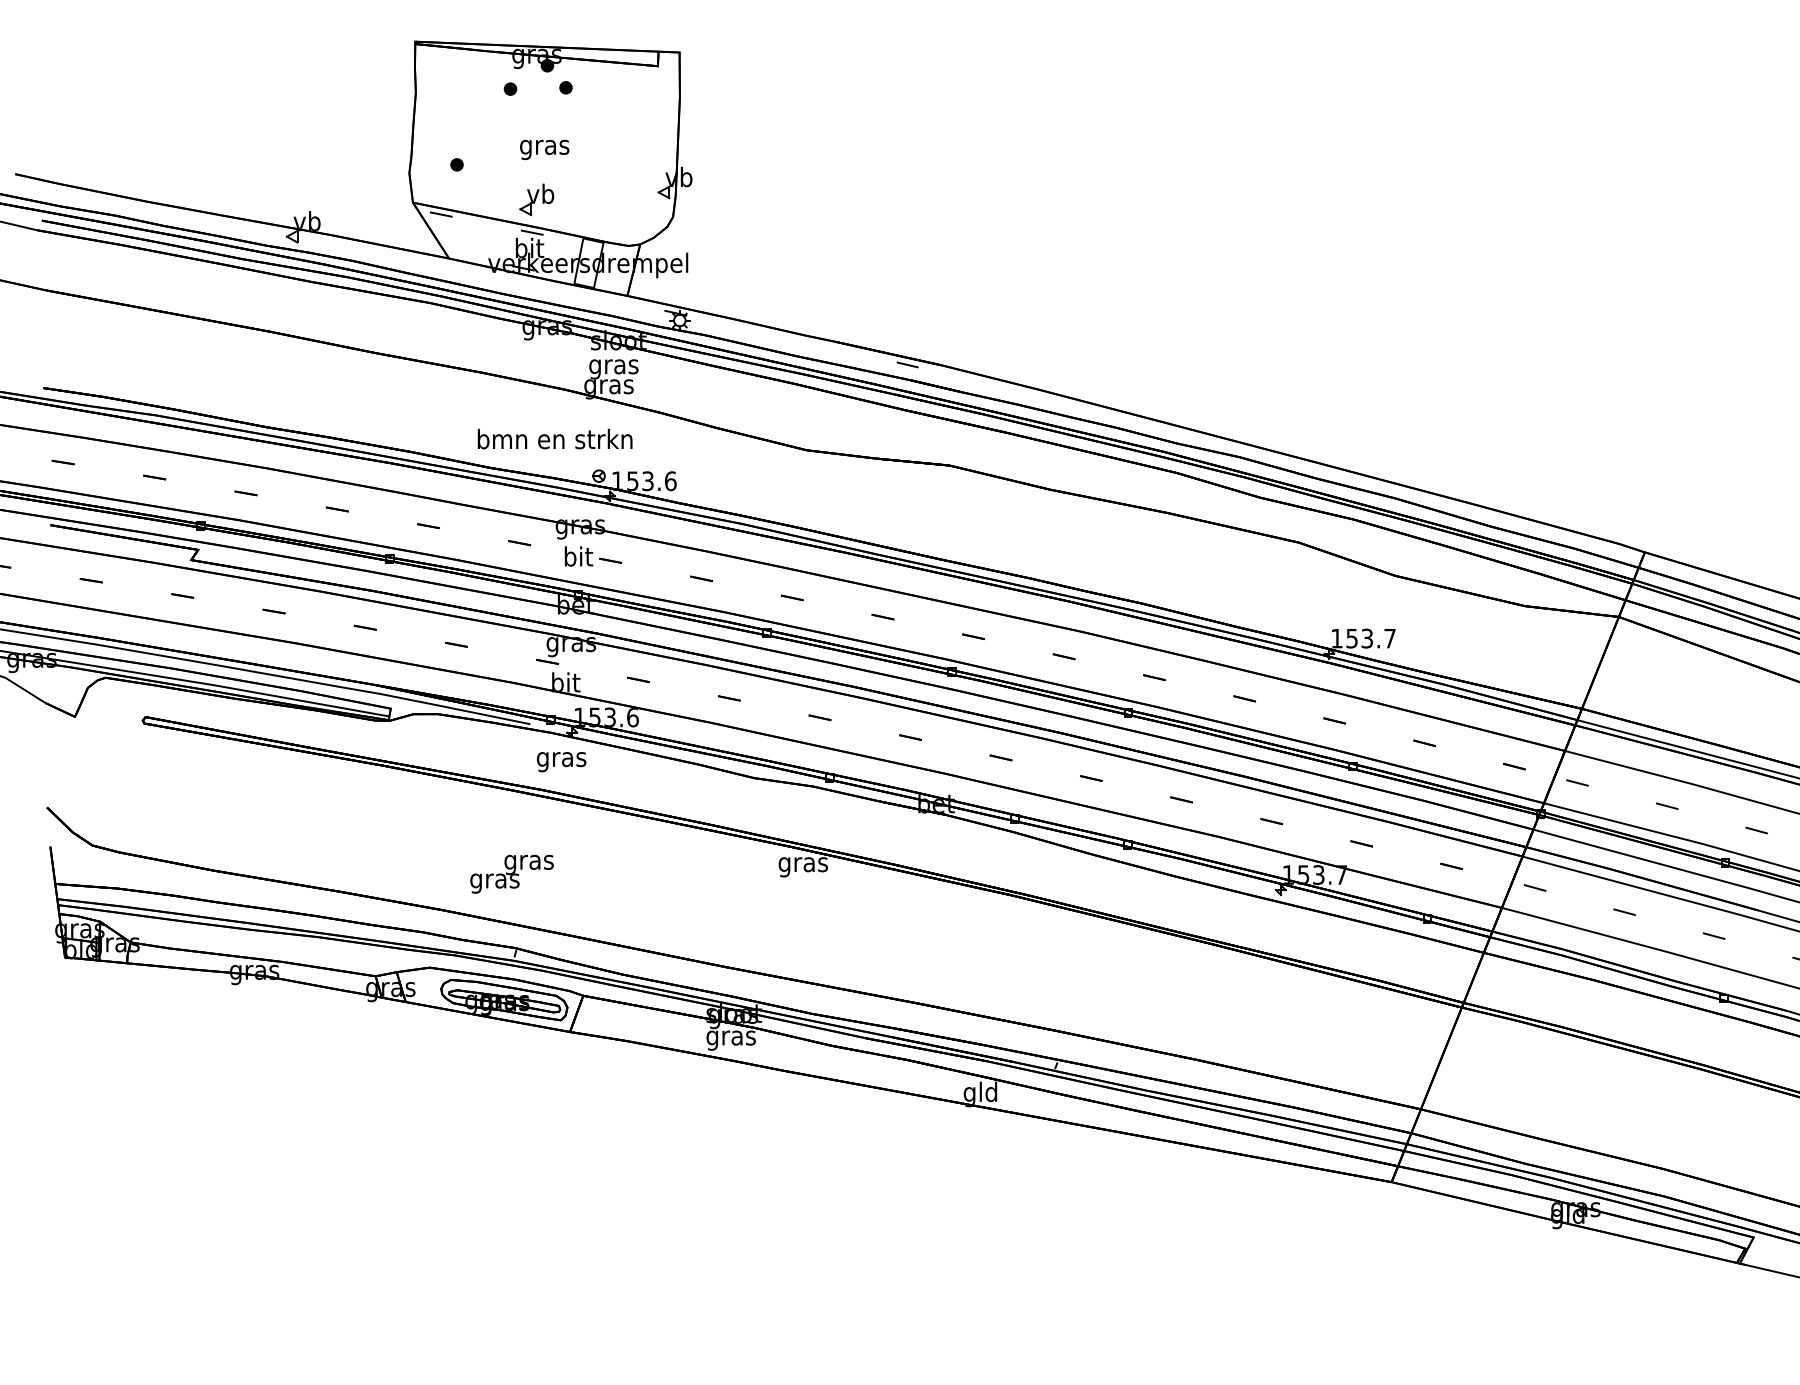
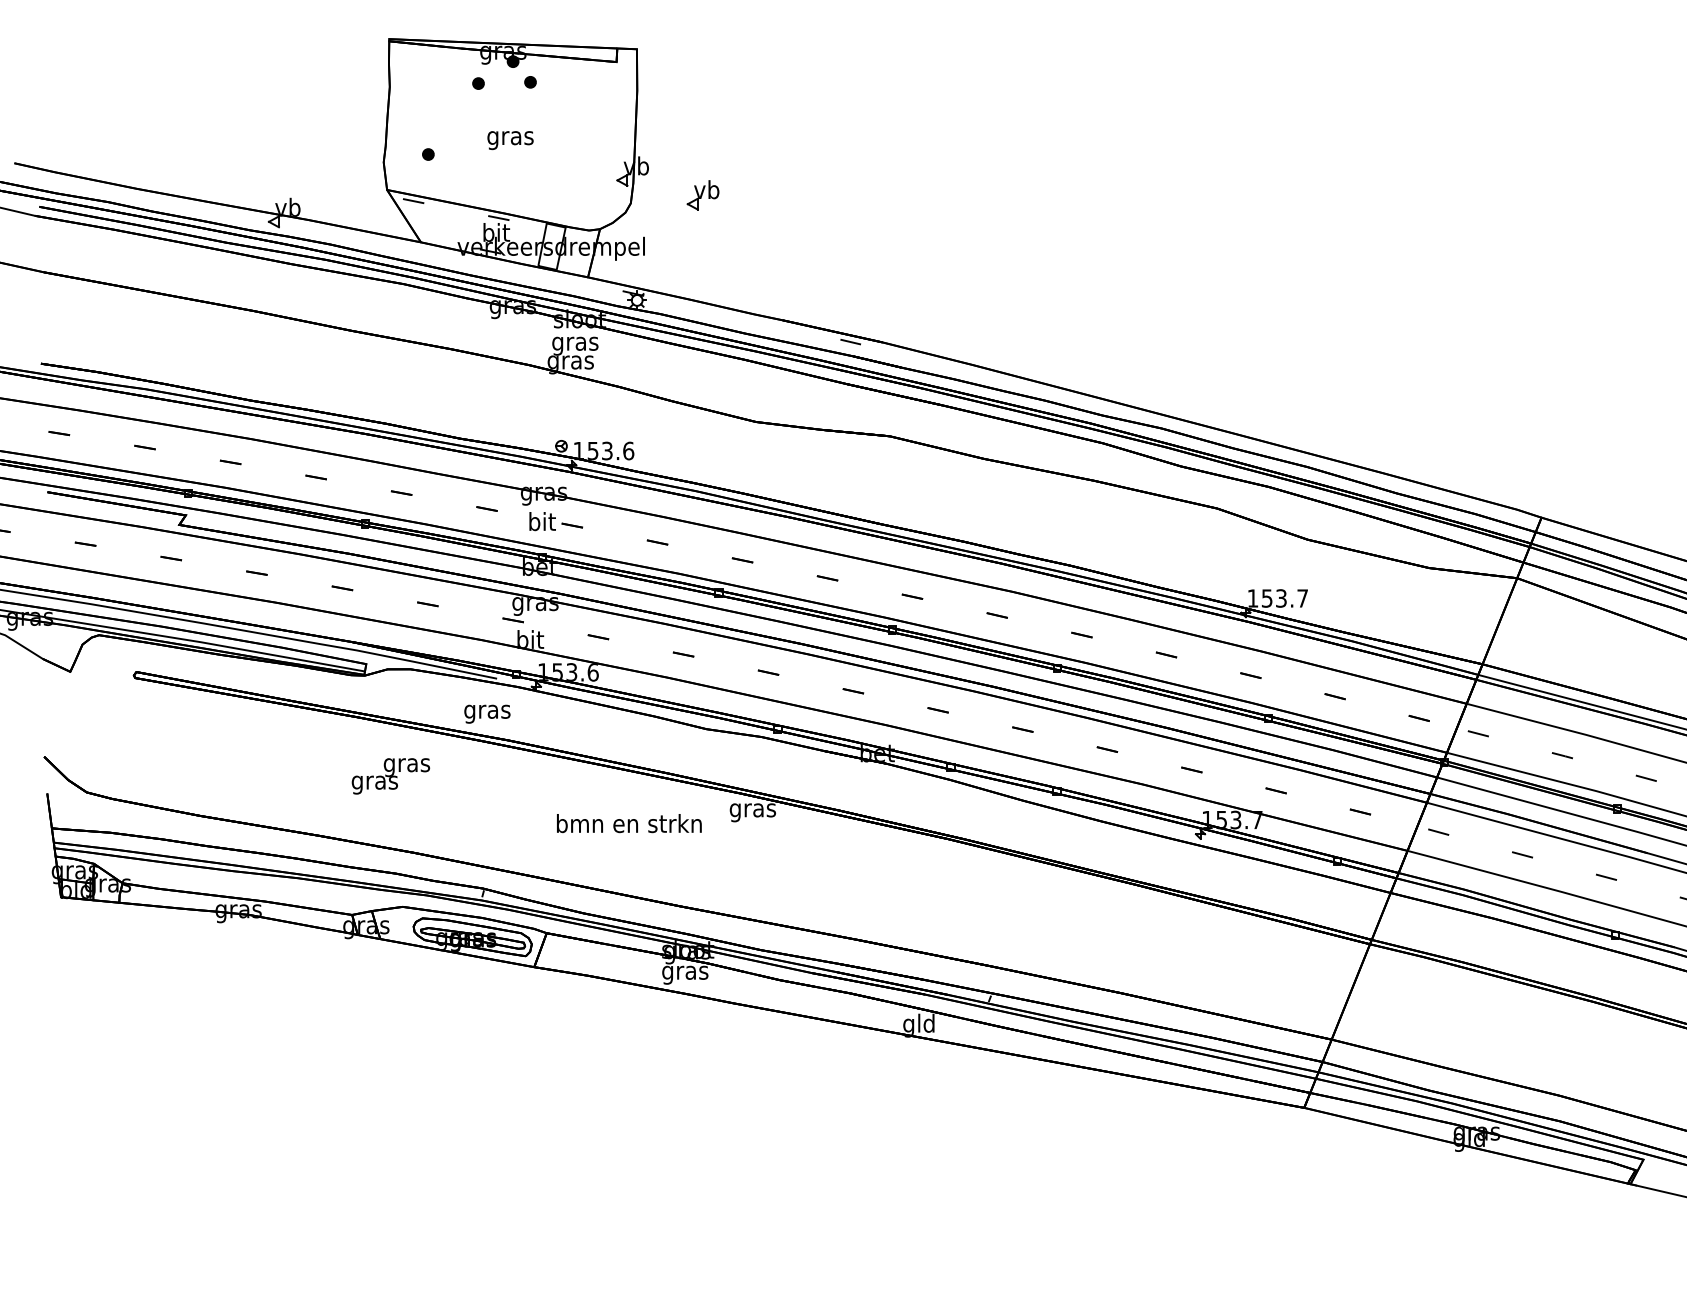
part: (536, 200) -> (702, 195), moved
text: (555, 439) -> (629, 823), moved
text: (561, 761) -> (487, 713), moved
text: (511, 874) -> (390, 776), moved

